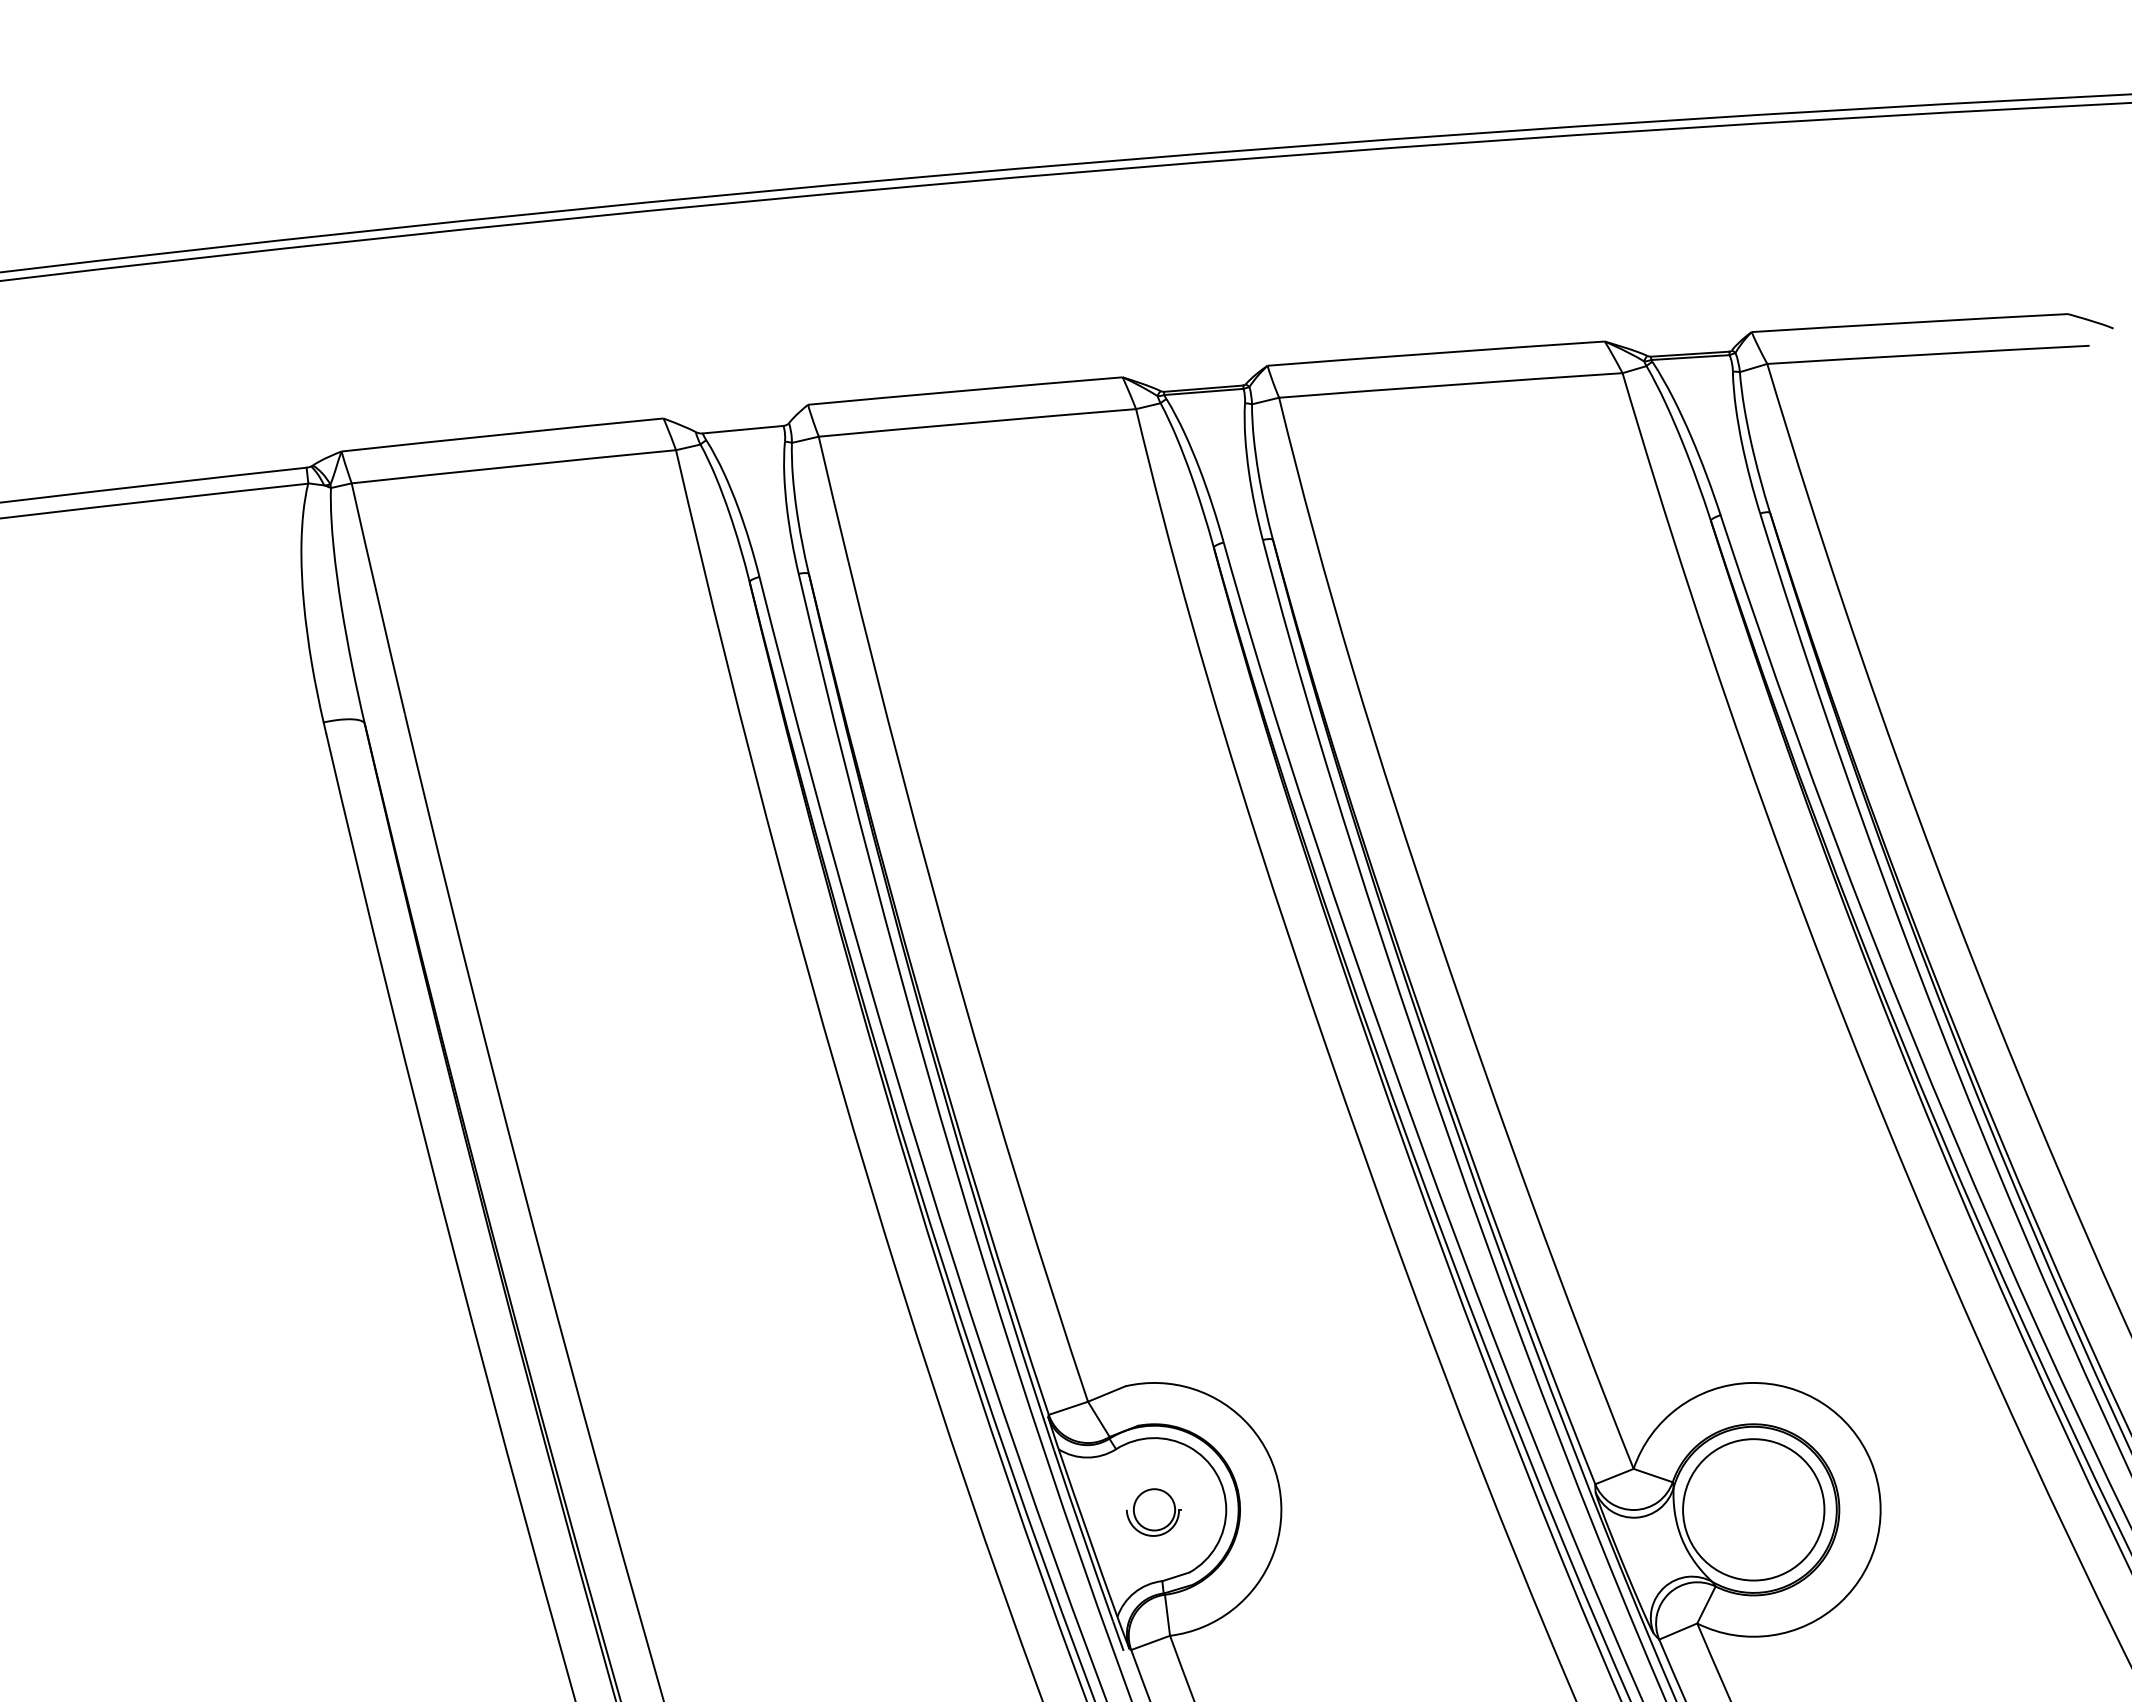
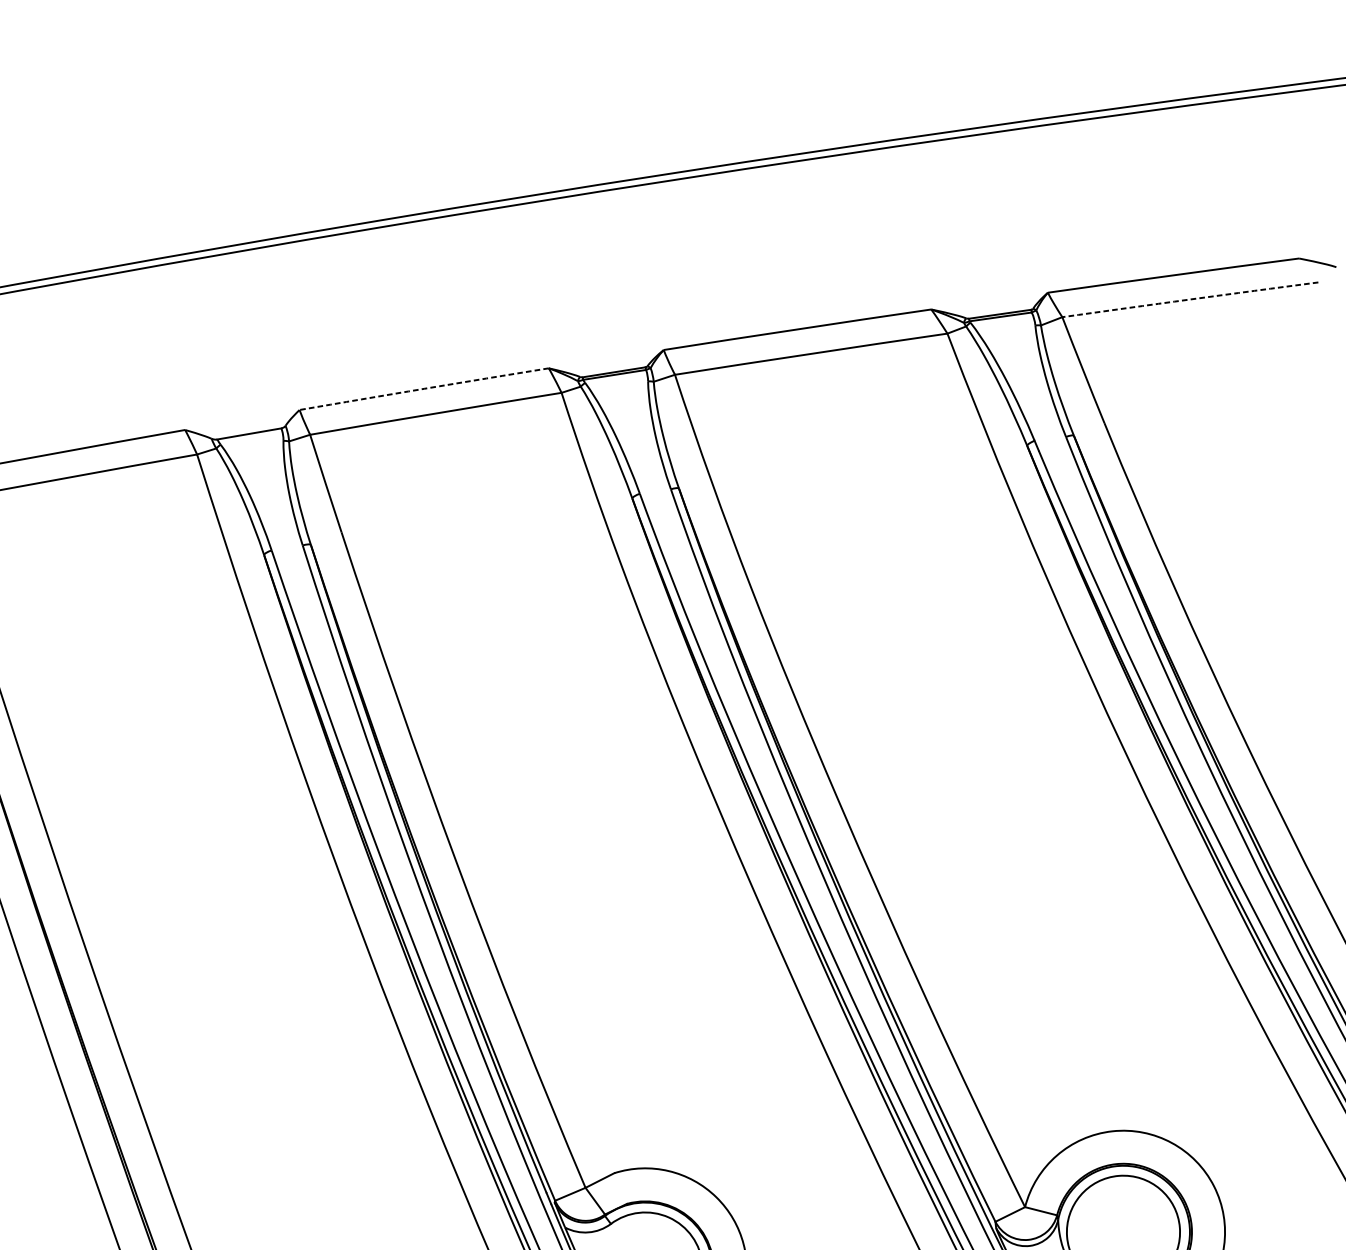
arc: (1928, 354) -> (1190, 299), solid -> dashed
arc: (965, 390) -> (424, 388), solid -> dashed

